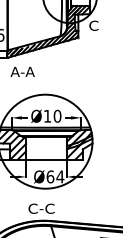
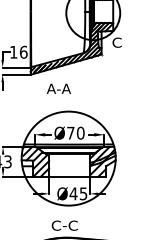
text: (22, 71) -> (58, 88), moved
text: (47, 115) -> (70, 132), Ø10 -> Ø70
text: (55, 176) -> (78, 193), Ø64 -> Ø45

